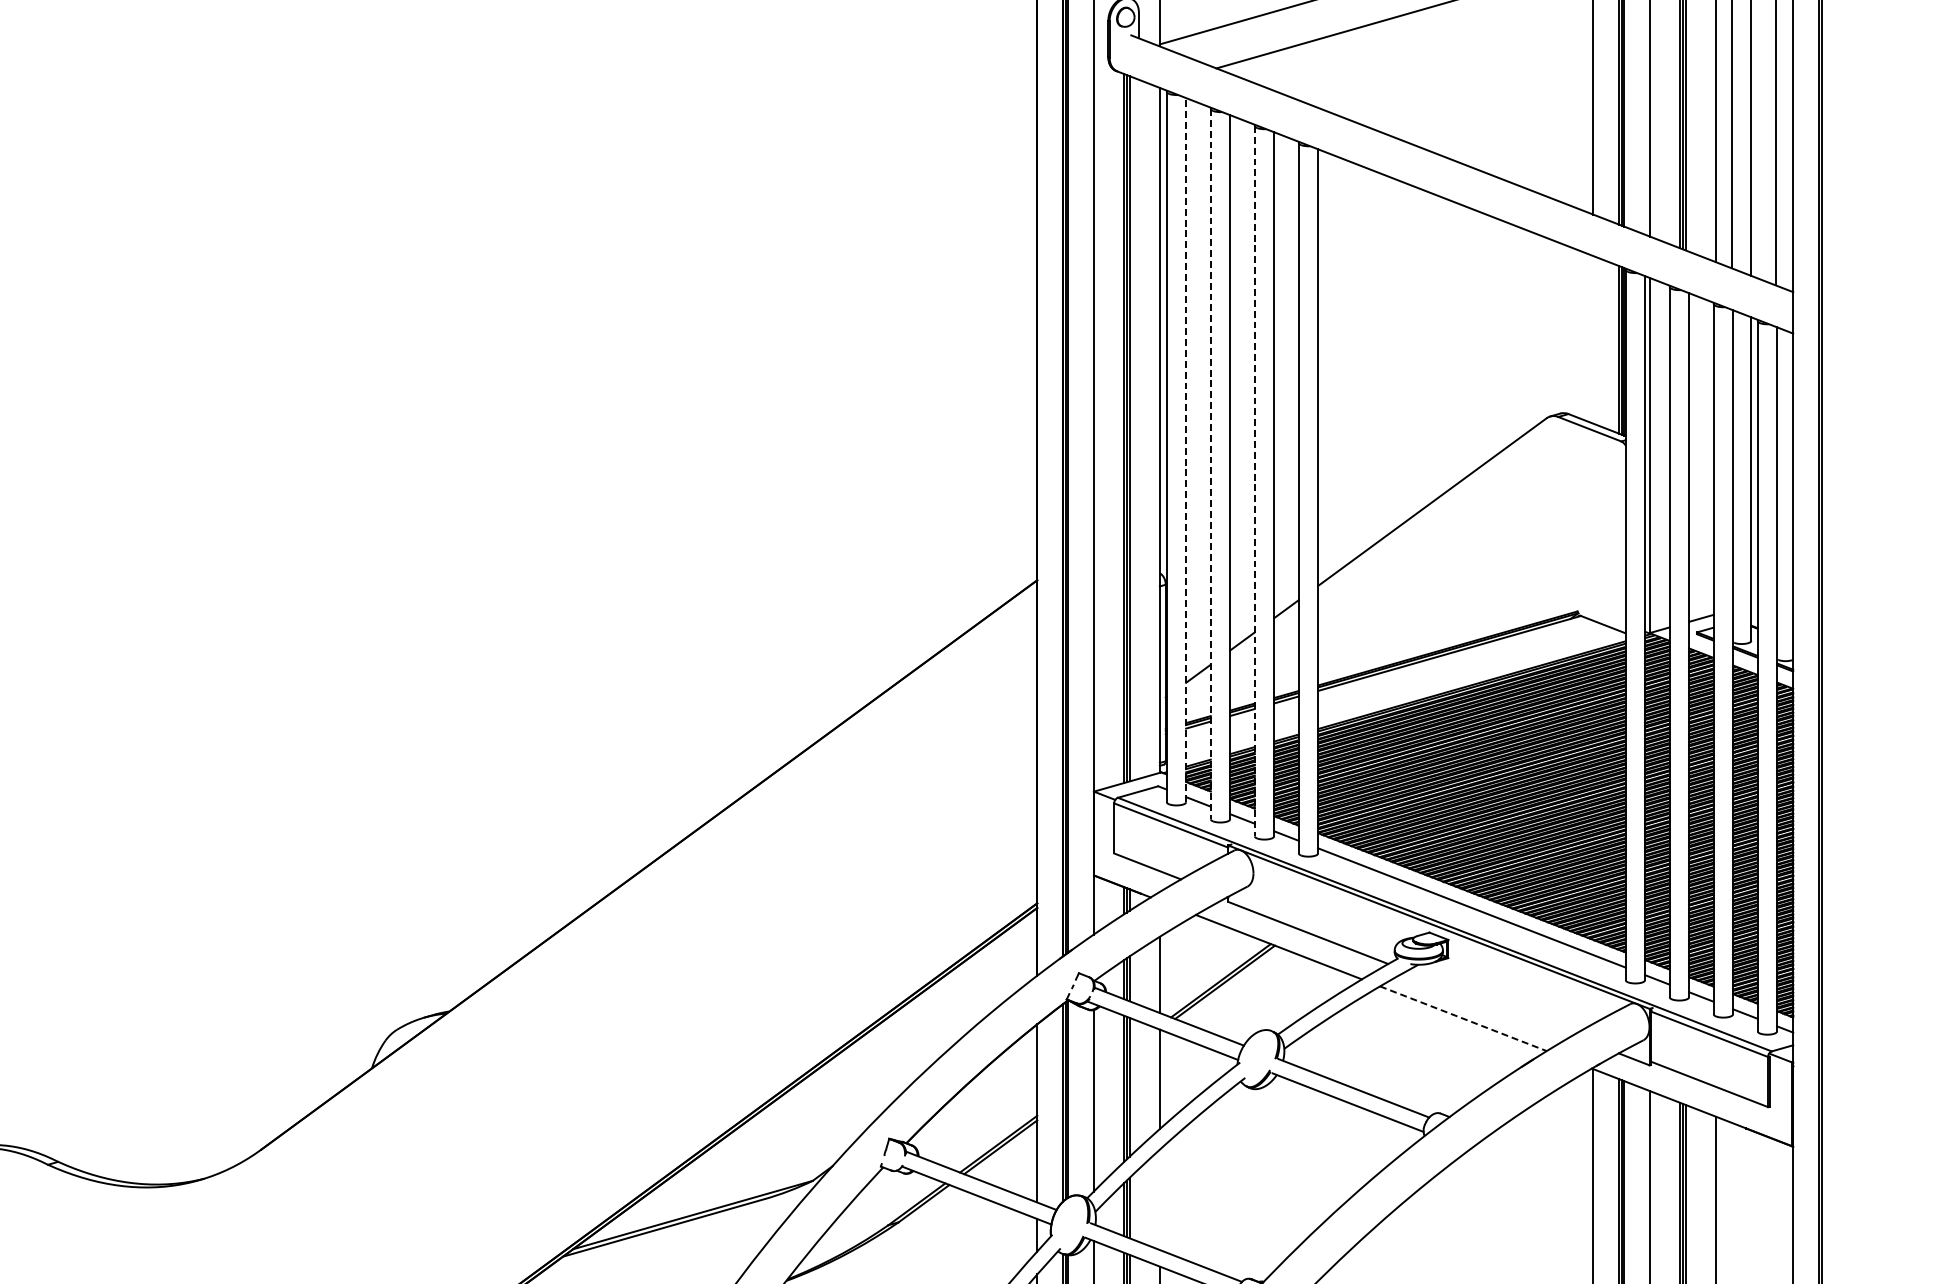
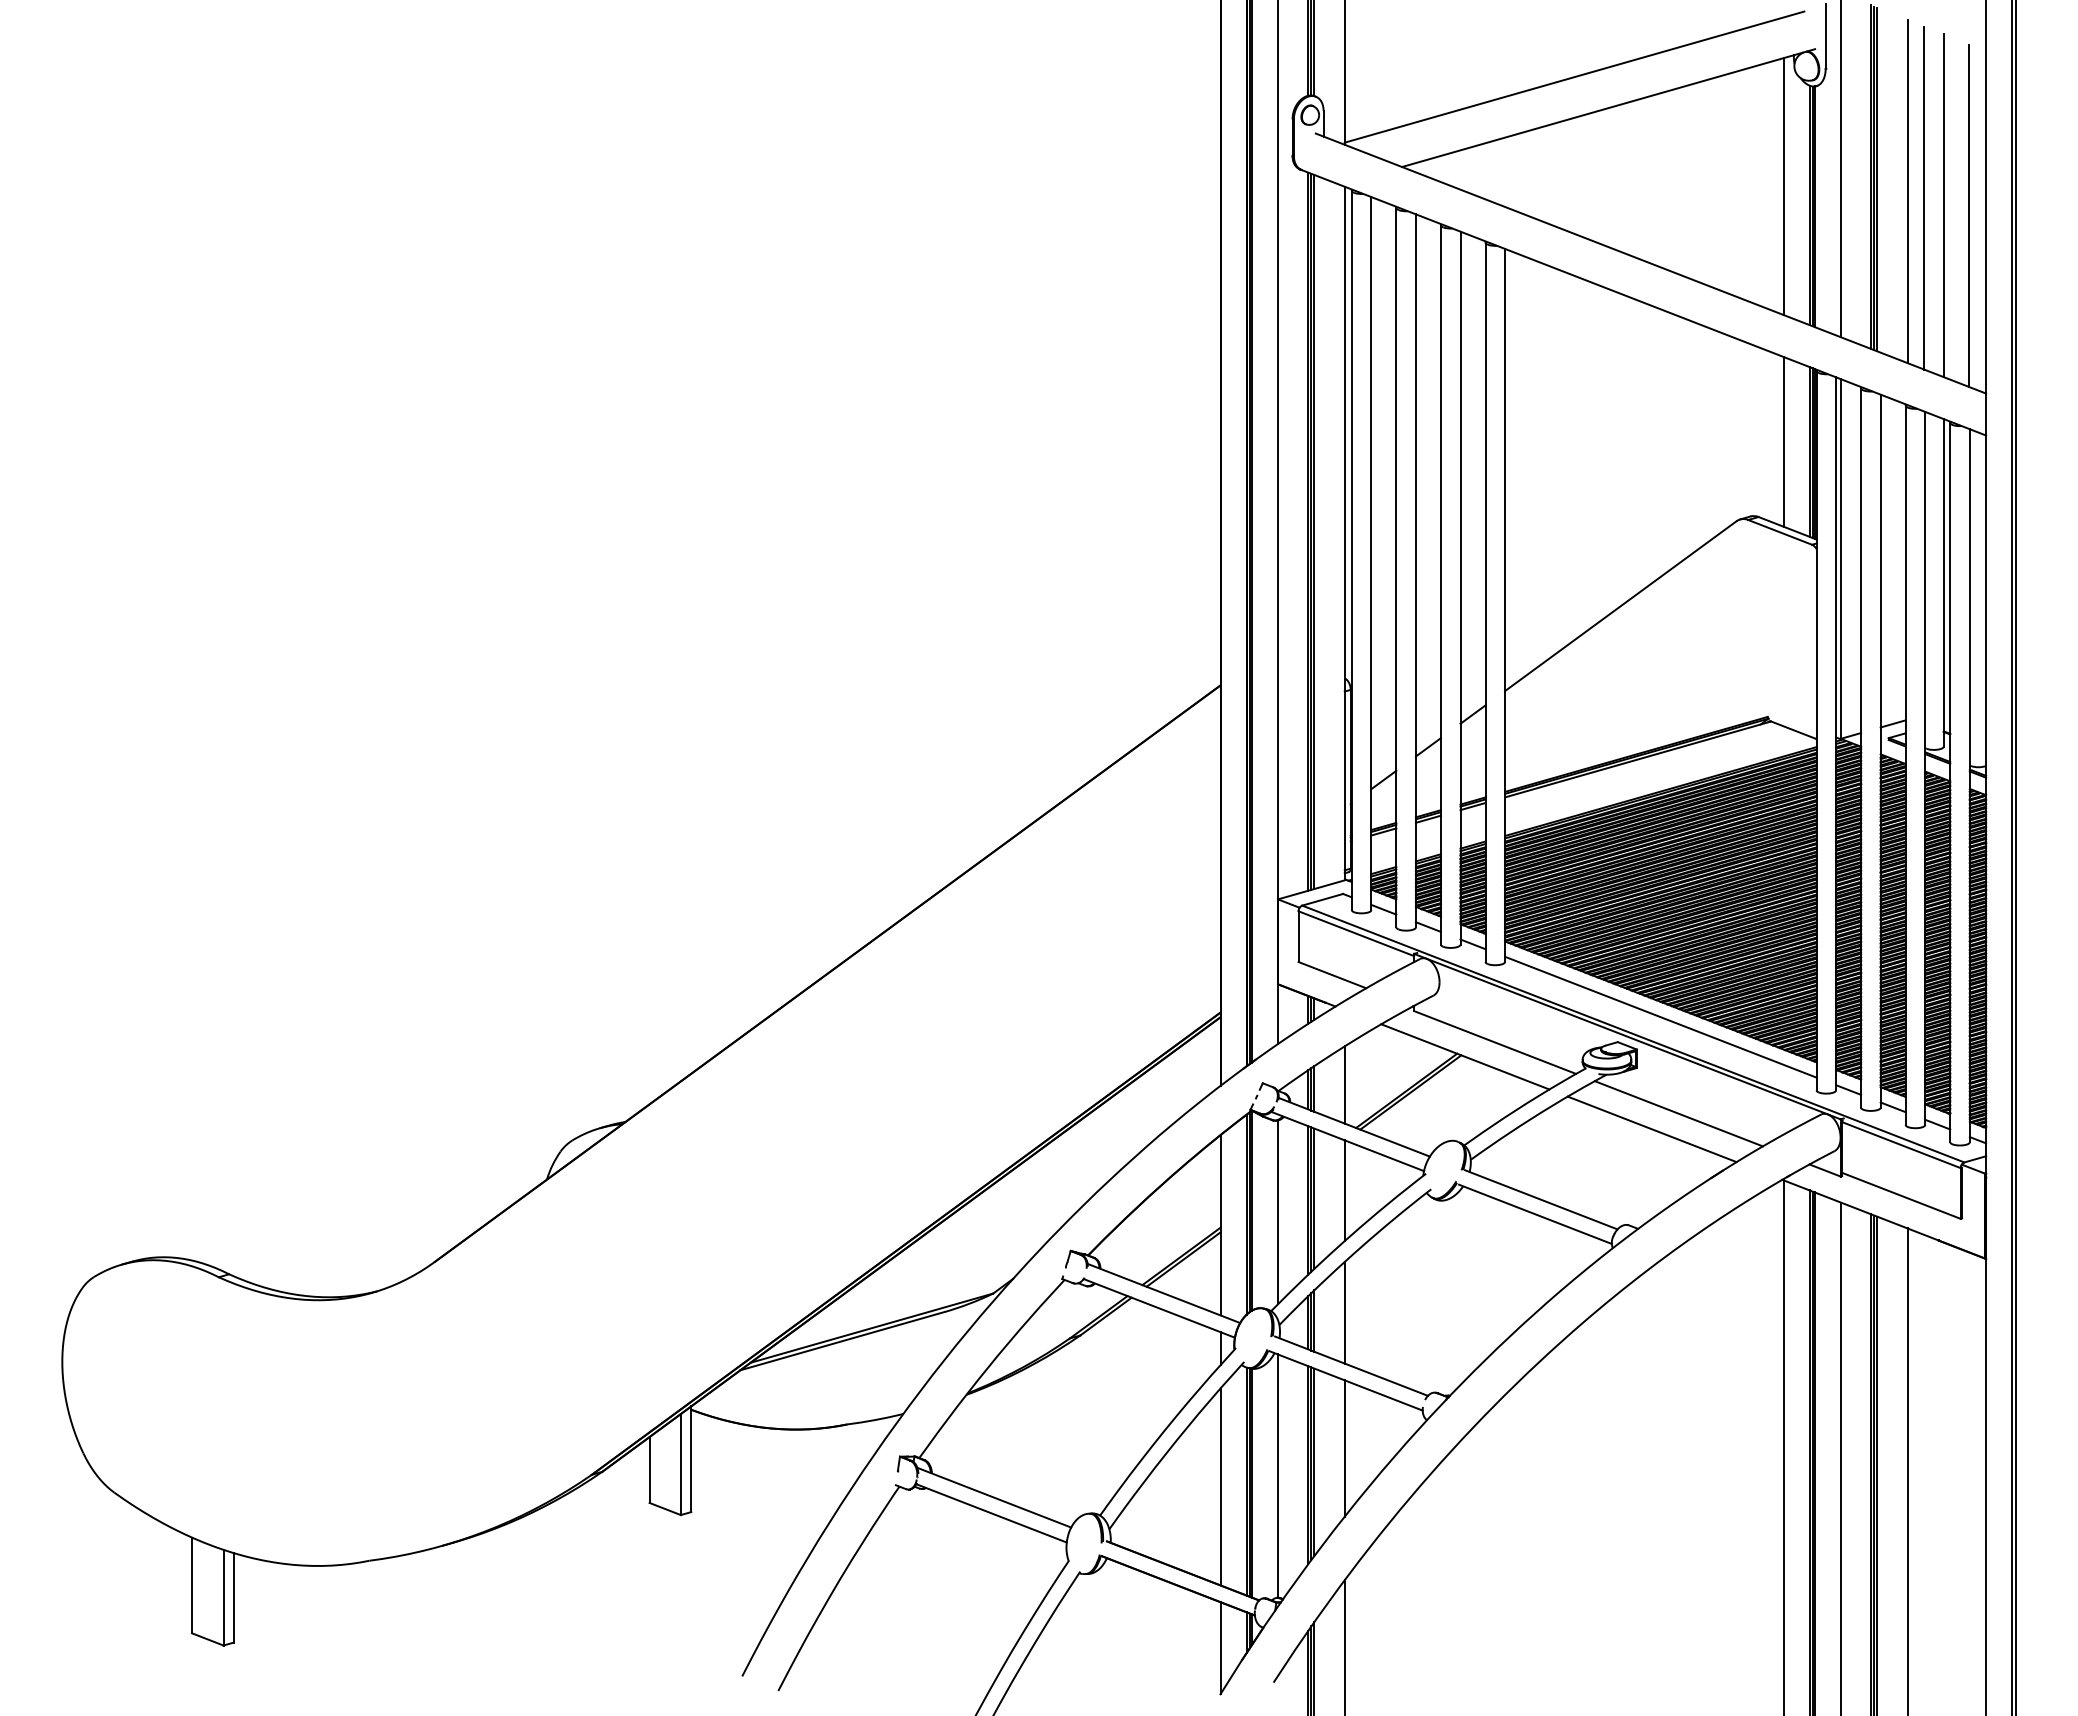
line: (1593, 339) -> (1783, 441), added
line: (1186, 450) -> (1371, 553), dashed -> solid
line: (1210, 463) -> (1396, 567), dashed -> solid
line: (1254, 481) -> (1440, 585), dashed -> solid
line: (1489, 1003) -> (1678, 1113), added
line: (1463, 1018) -> (1652, 1129), dashed -> solid
line: (1159, 1199) -> (1344, 1312), added

